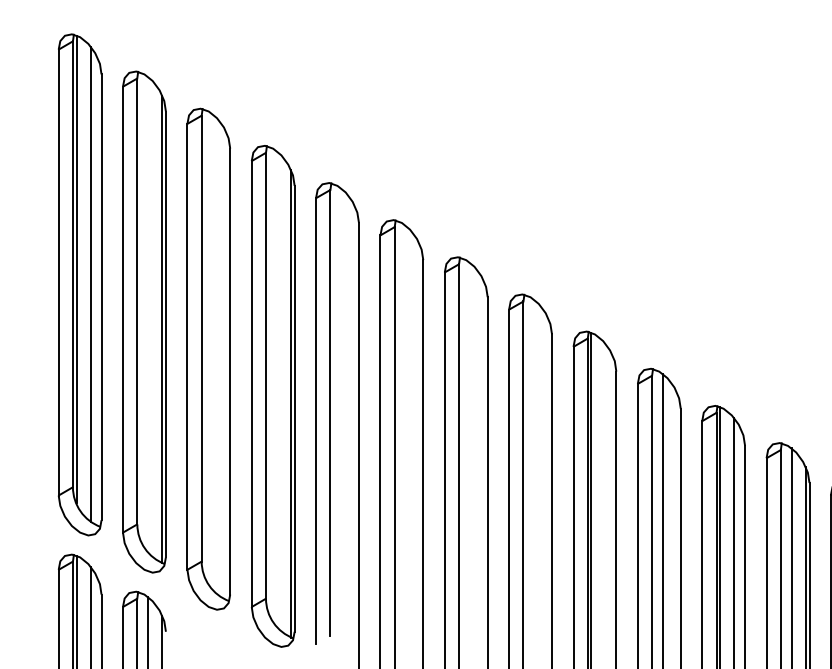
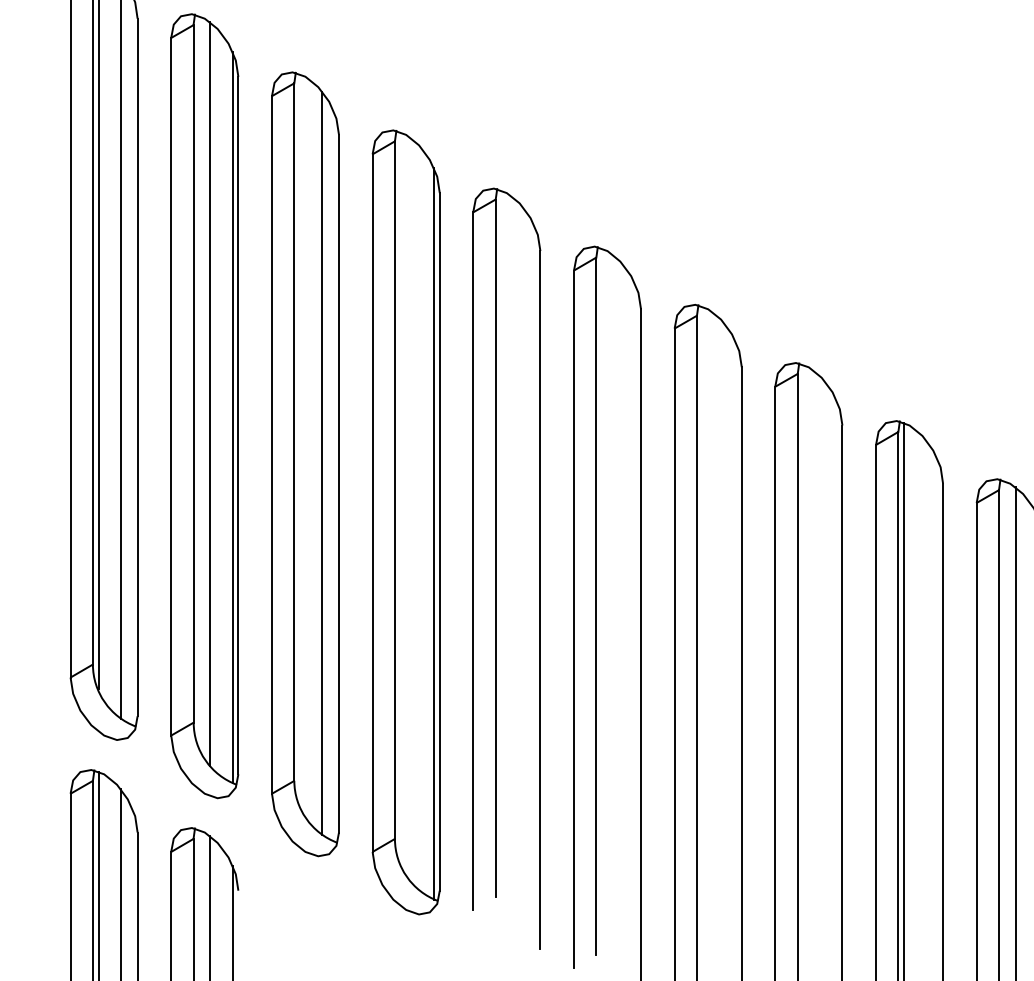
line: (148, 314) -> (211, 394), added
line: (219, 358) -> (322, 463), added

